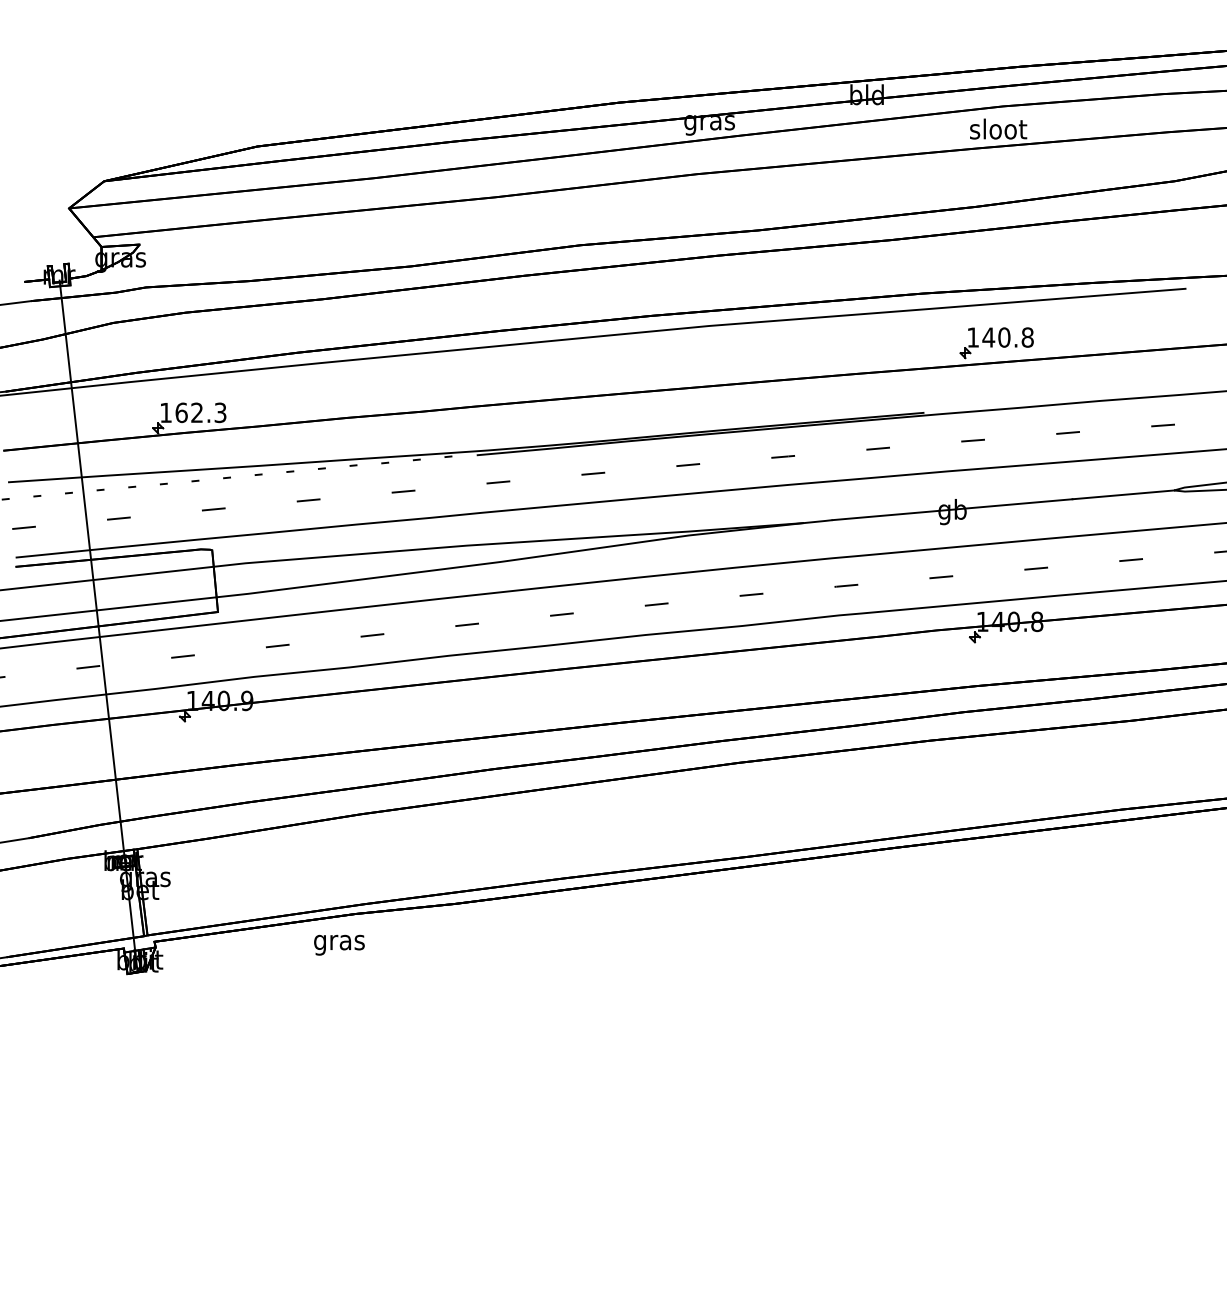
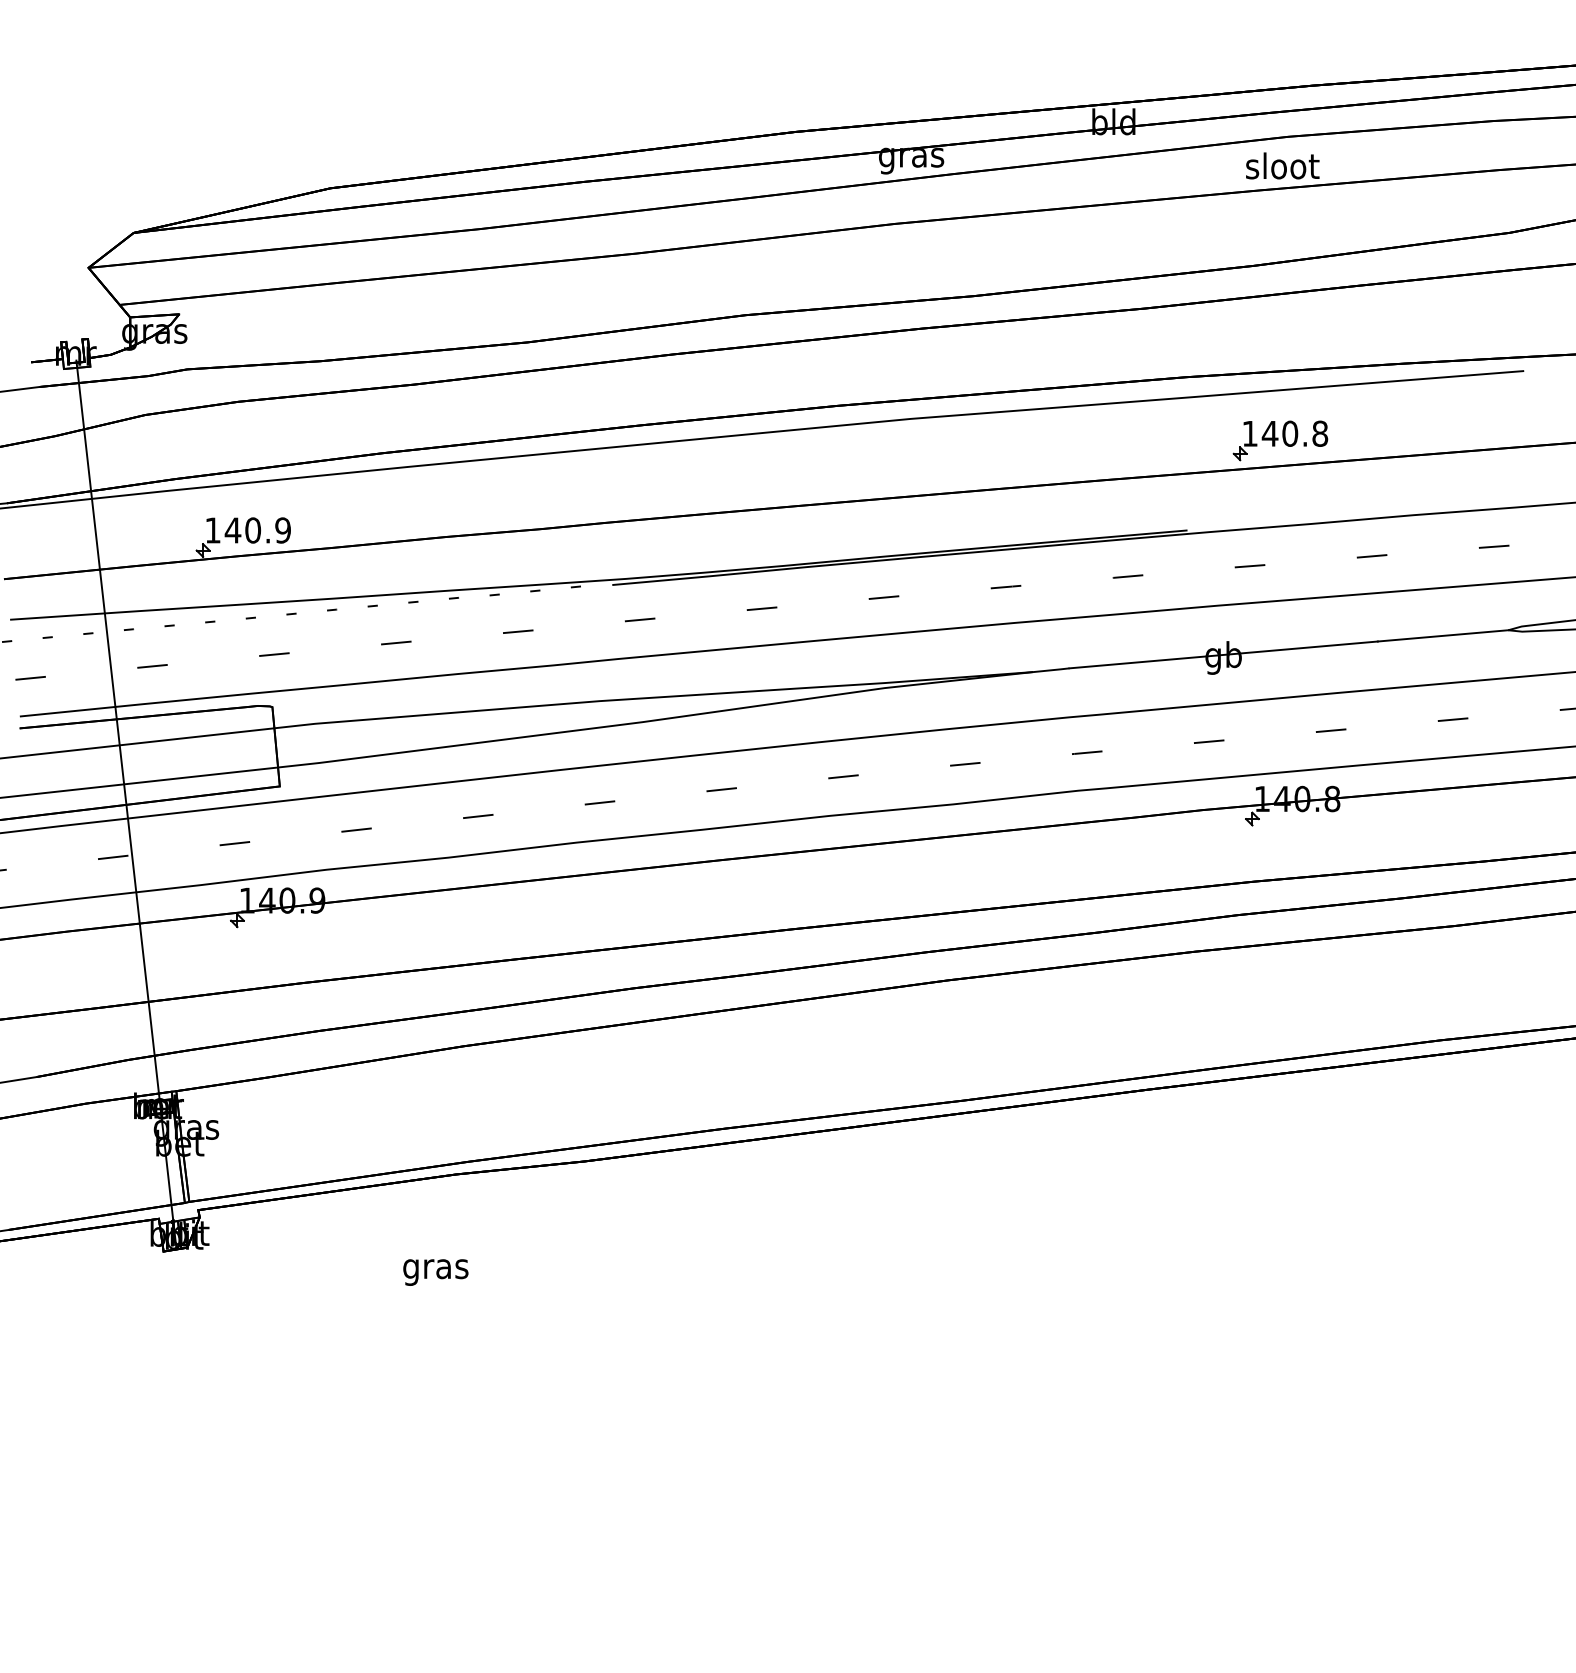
text: (200, 412) -> (257, 530), 162.3 -> 140.9
text: (339, 945) -> (435, 1272), moved

